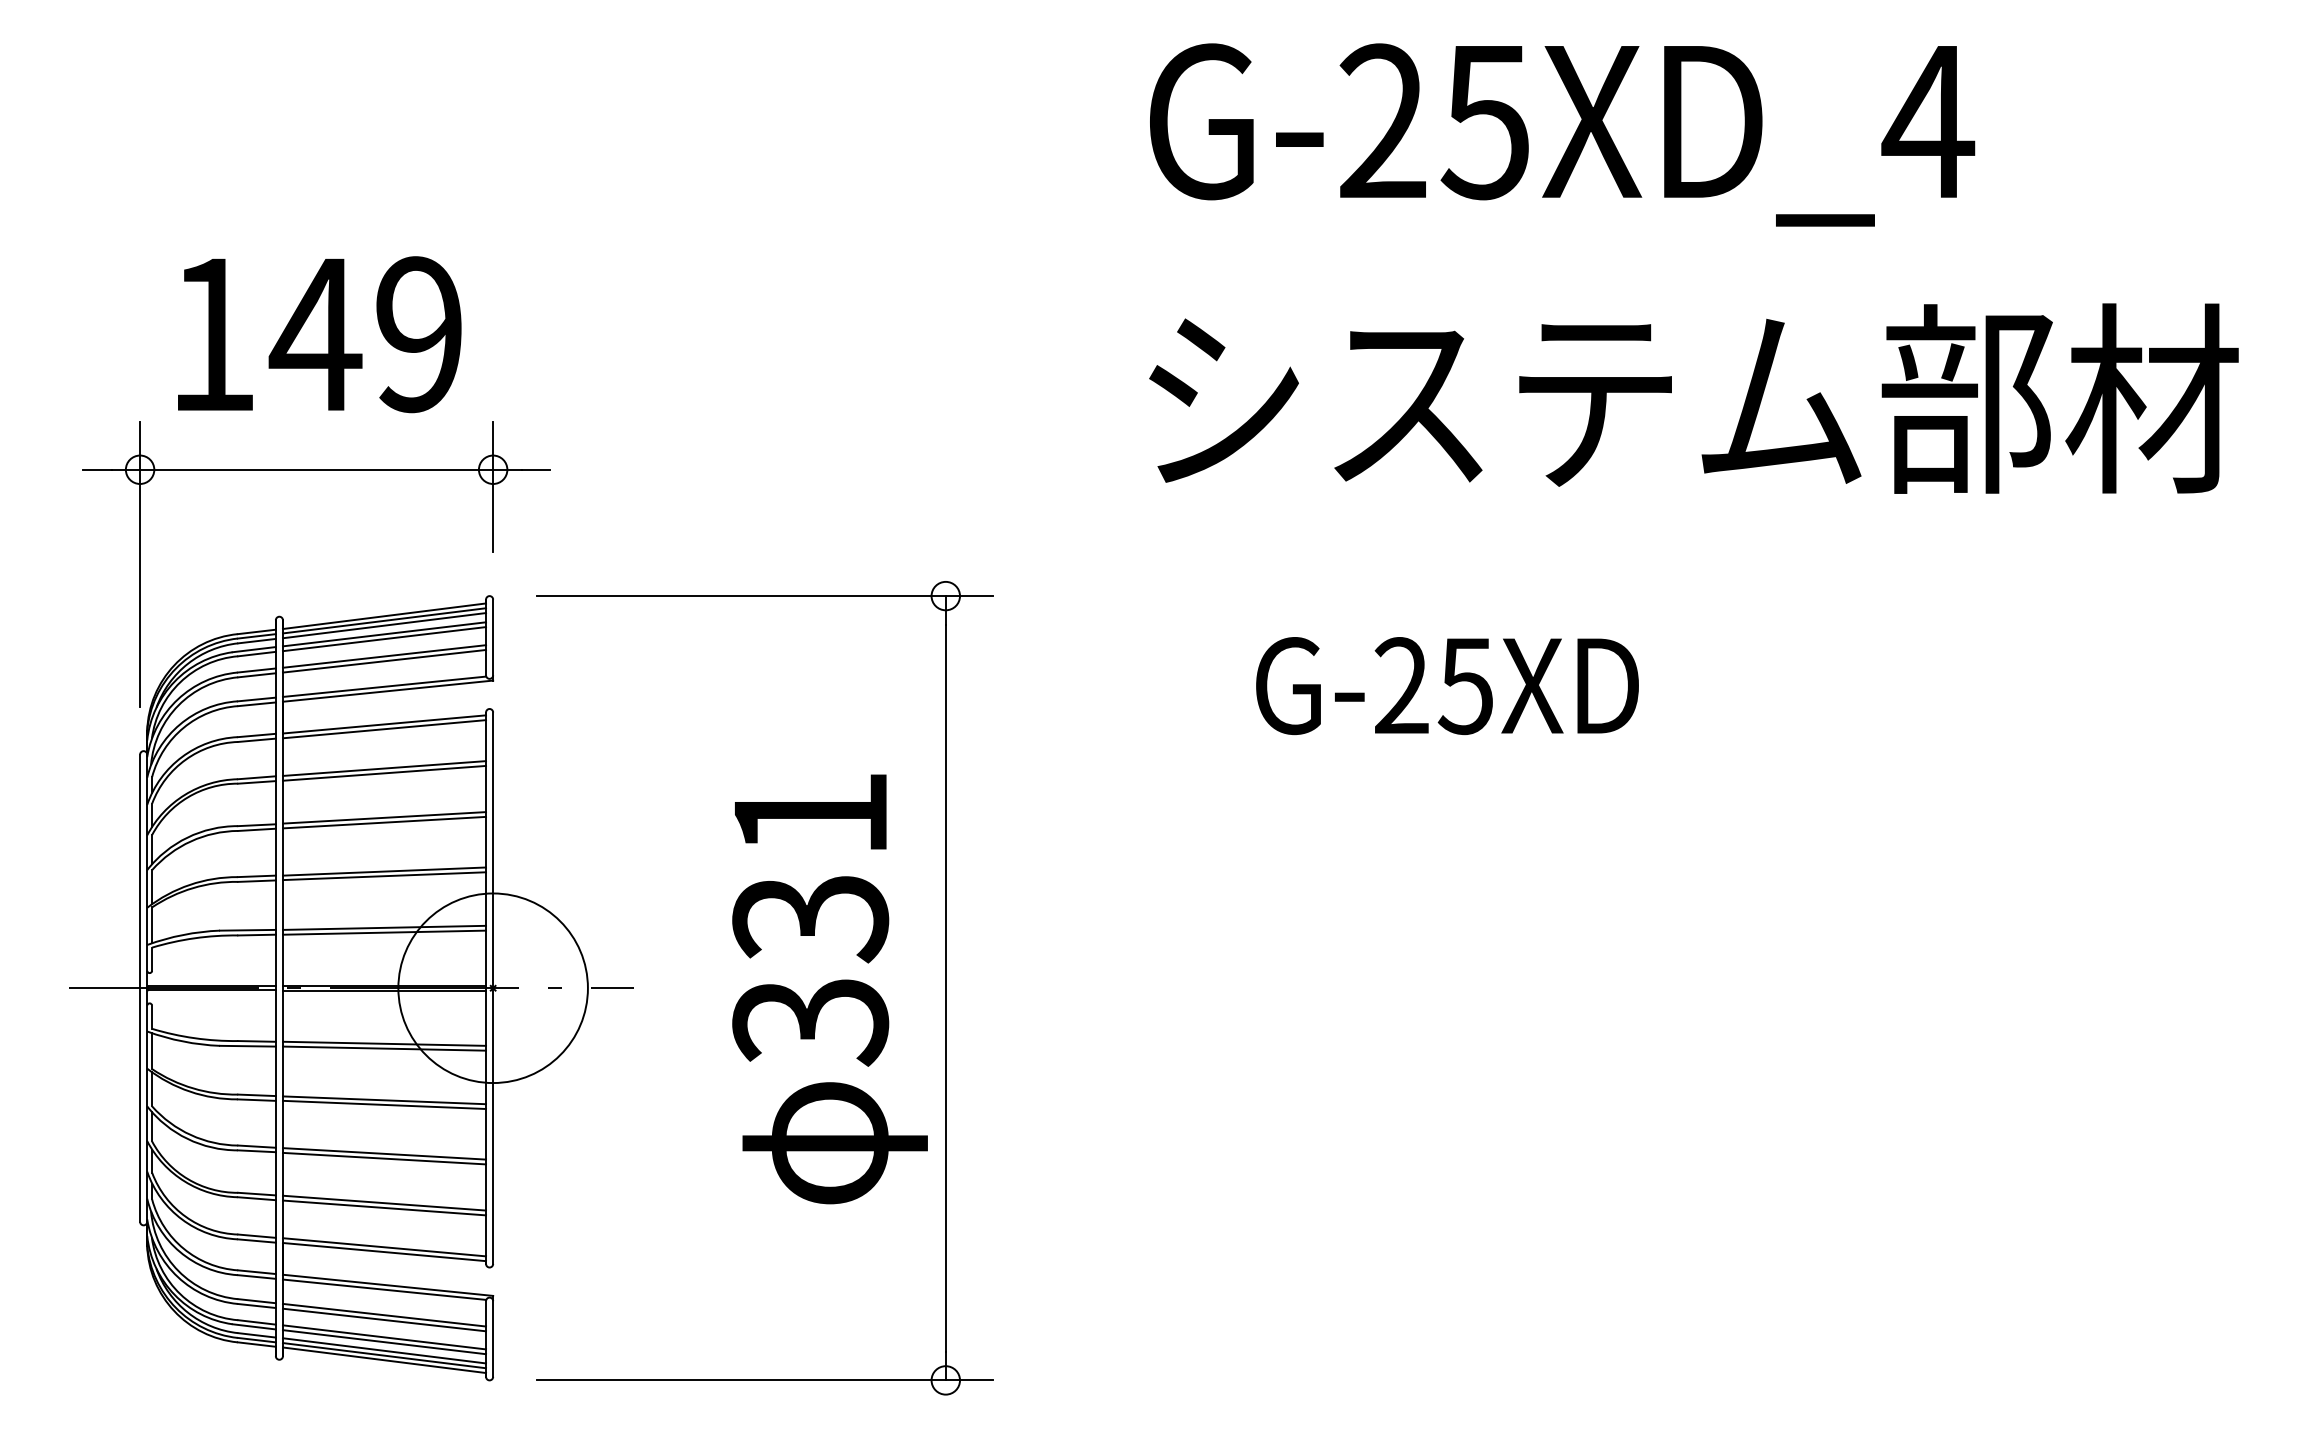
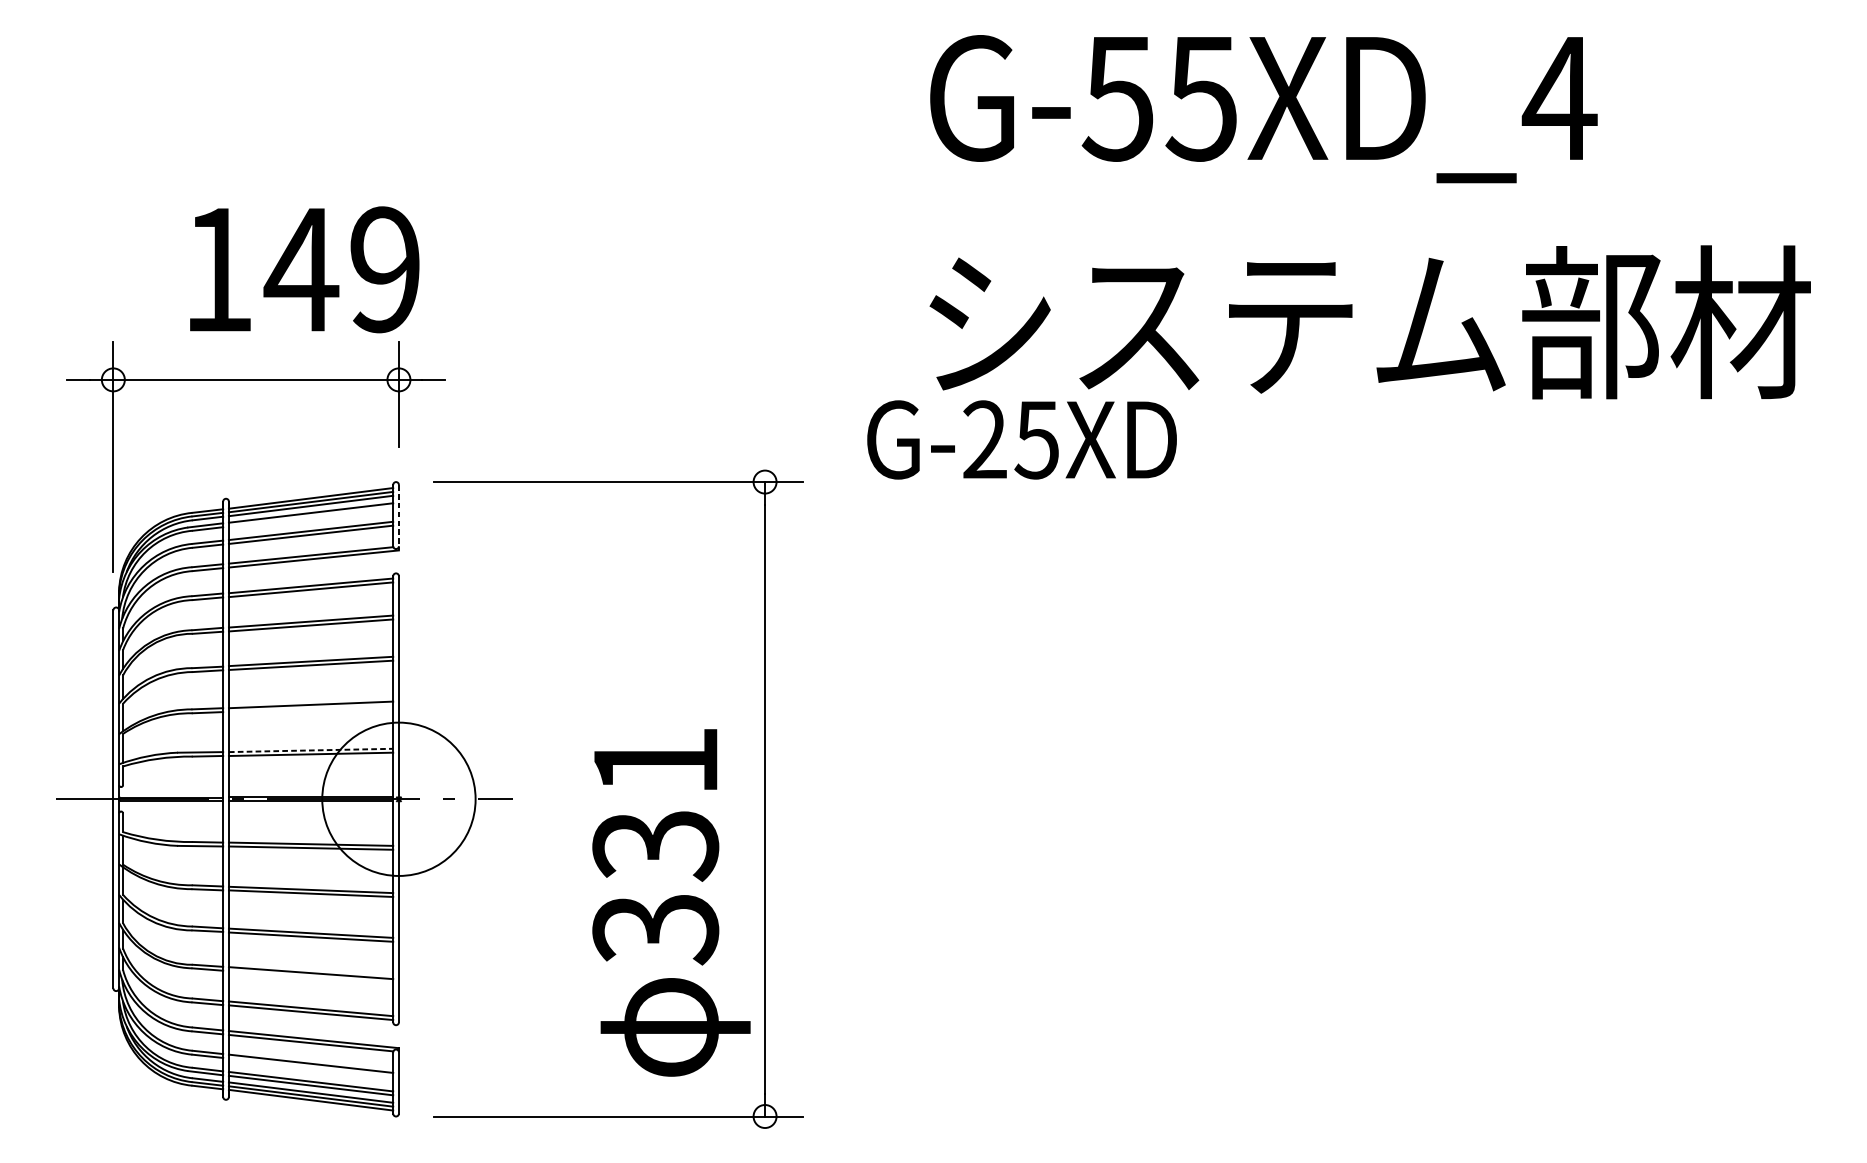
text: (1381, 121) -> (1117, 98), G-25XD_4 -> G-55XD_4
text: (319, 334) -> (304, 269), moved
line: (384, 639) -> (311, 517), removed
line: (493, 640) -> (399, 518), solid -> dashed
text: (1447, 686) -> (1022, 440), moved
line: (384, 876) -> (311, 708), removed
line: (384, 927) -> (311, 750), solid -> dashed
text: (829, 989) -> (671, 903), moved
line: (384, 1207) -> (311, 976), removed
line: (384, 1319) -> (311, 1067), removed

